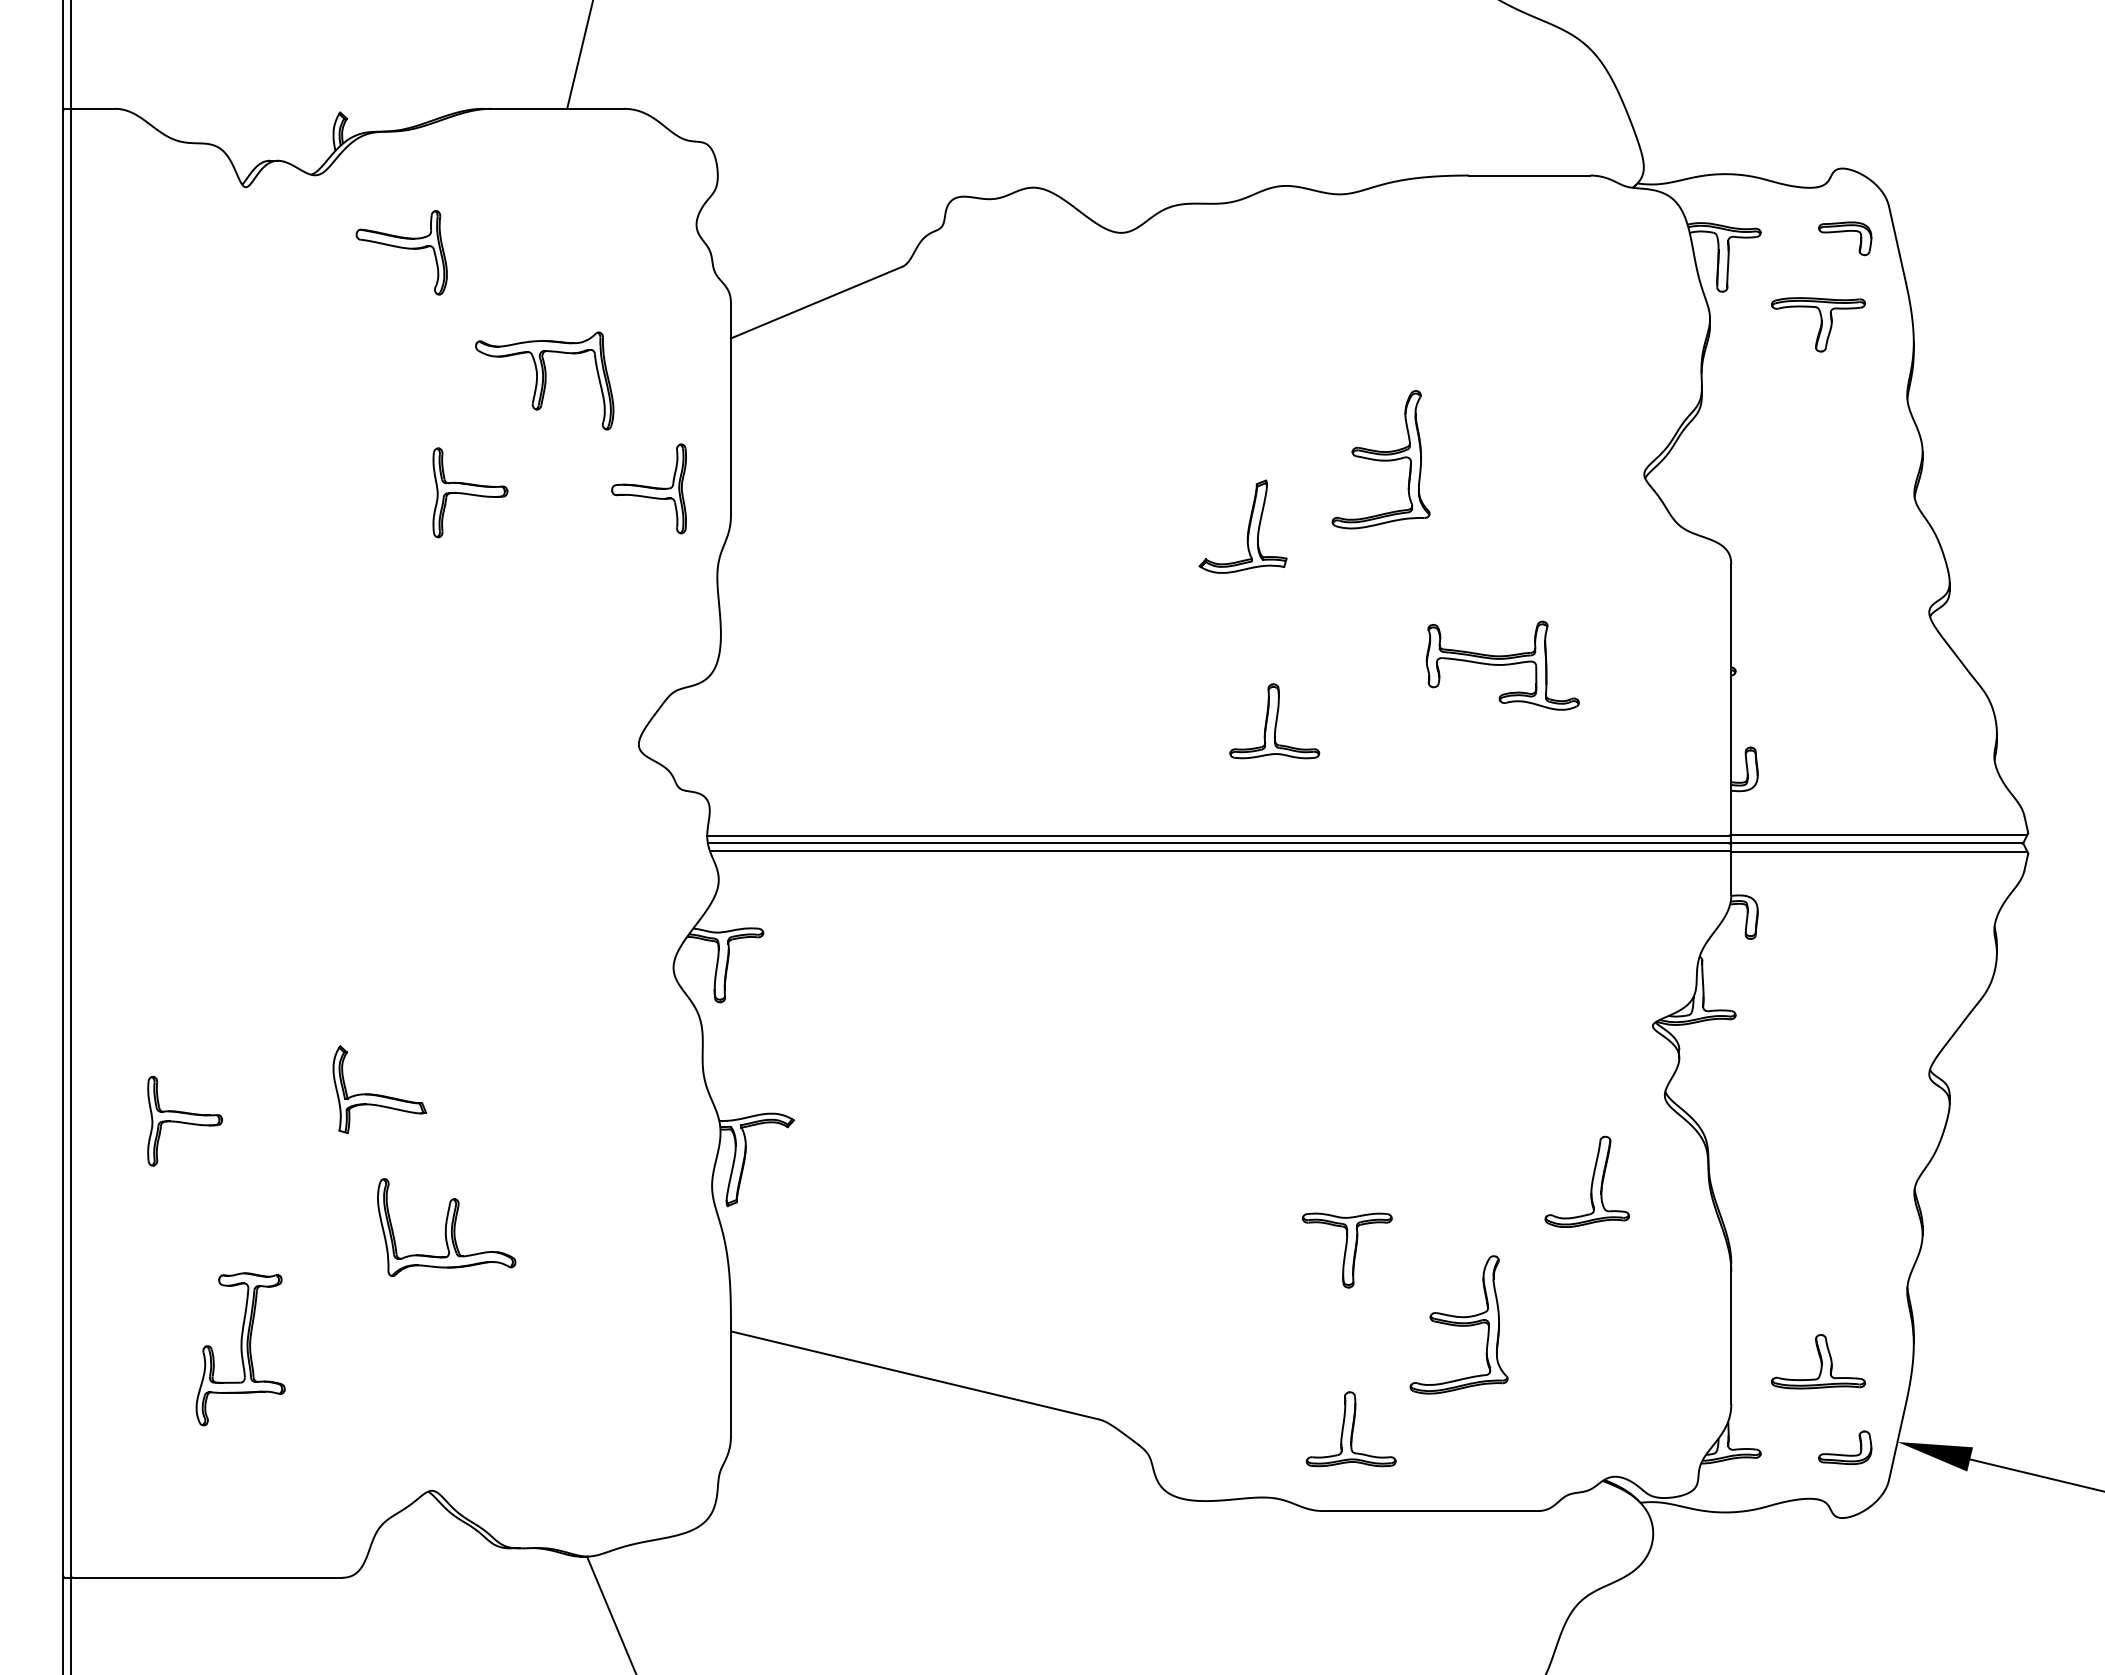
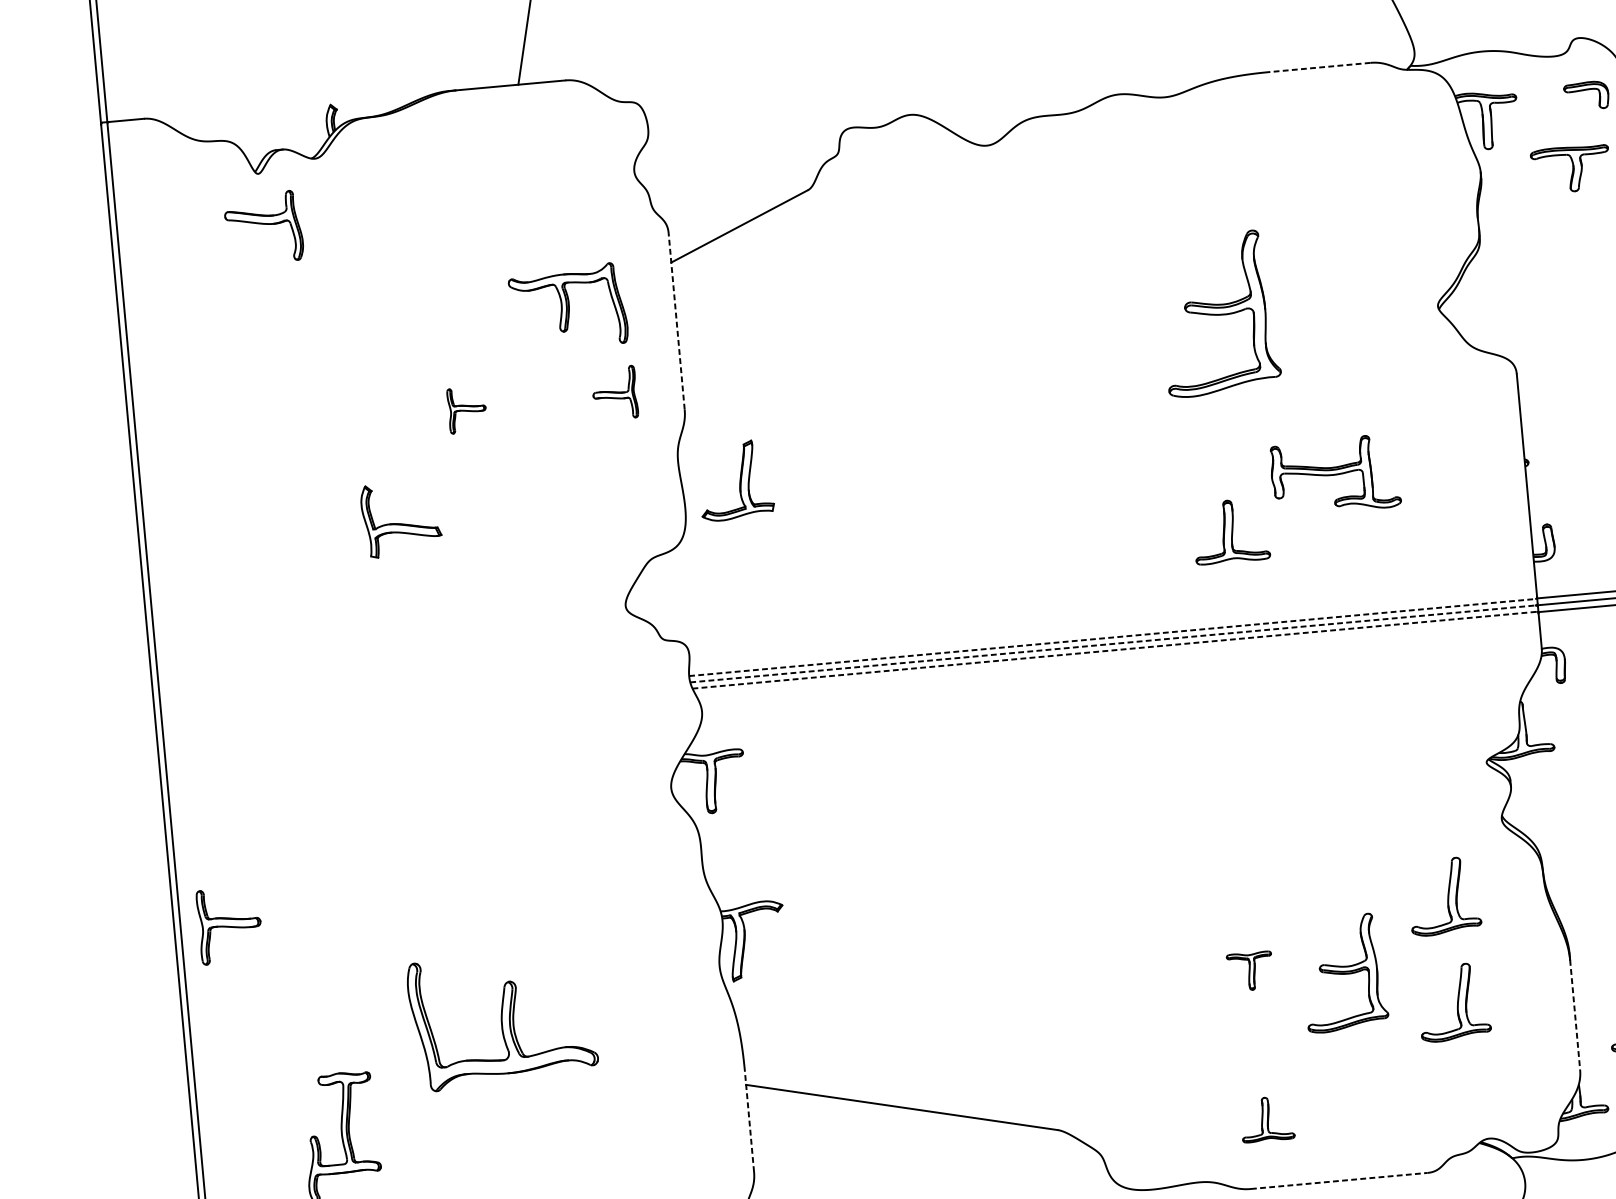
line: (1529, 175) -> (1320, 67), solid -> dashed
part: (401, 252) -> (263, 227), moved
part: (544, 380) -> (568, 307), moved
line: (730, 409) -> (676, 321), solid -> dashed
part: (1380, 459) -> (1218, 313), size x1.4
part: (648, 488) -> (614, 393), size x0.7
part: (470, 492) -> (467, 409), size x0.6
part: (1242, 526) -> (735, 480), moved
part: (1274, 721) -> (1230, 531), moved
line: (1218, 835) -> (1112, 637), solid -> dashed
line: (1218, 843) -> (1113, 644), solid -> dashed
line: (1218, 851) -> (1113, 650), solid -> dashed
part: (379, 1089) -> (401, 519), moved
part: (184, 1120) -> (229, 924), moved
part: (446, 1227) -> (502, 1020), size x1.6
part: (1346, 1250) -> (1249, 971), size x0.6
part: (1586, 1309) -> (1453, 1002), added
part: (1458, 1324) -> (1343, 972), moved
line: (1731, 1338) -> (1575, 1015), solid -> dashed
line: (730, 1376) -> (749, 1122), solid -> dashed
part: (1350, 1429) -> (1266, 1119), size x0.7
line: (1430, 1511) -> (1339, 1181), solid -> dashed

